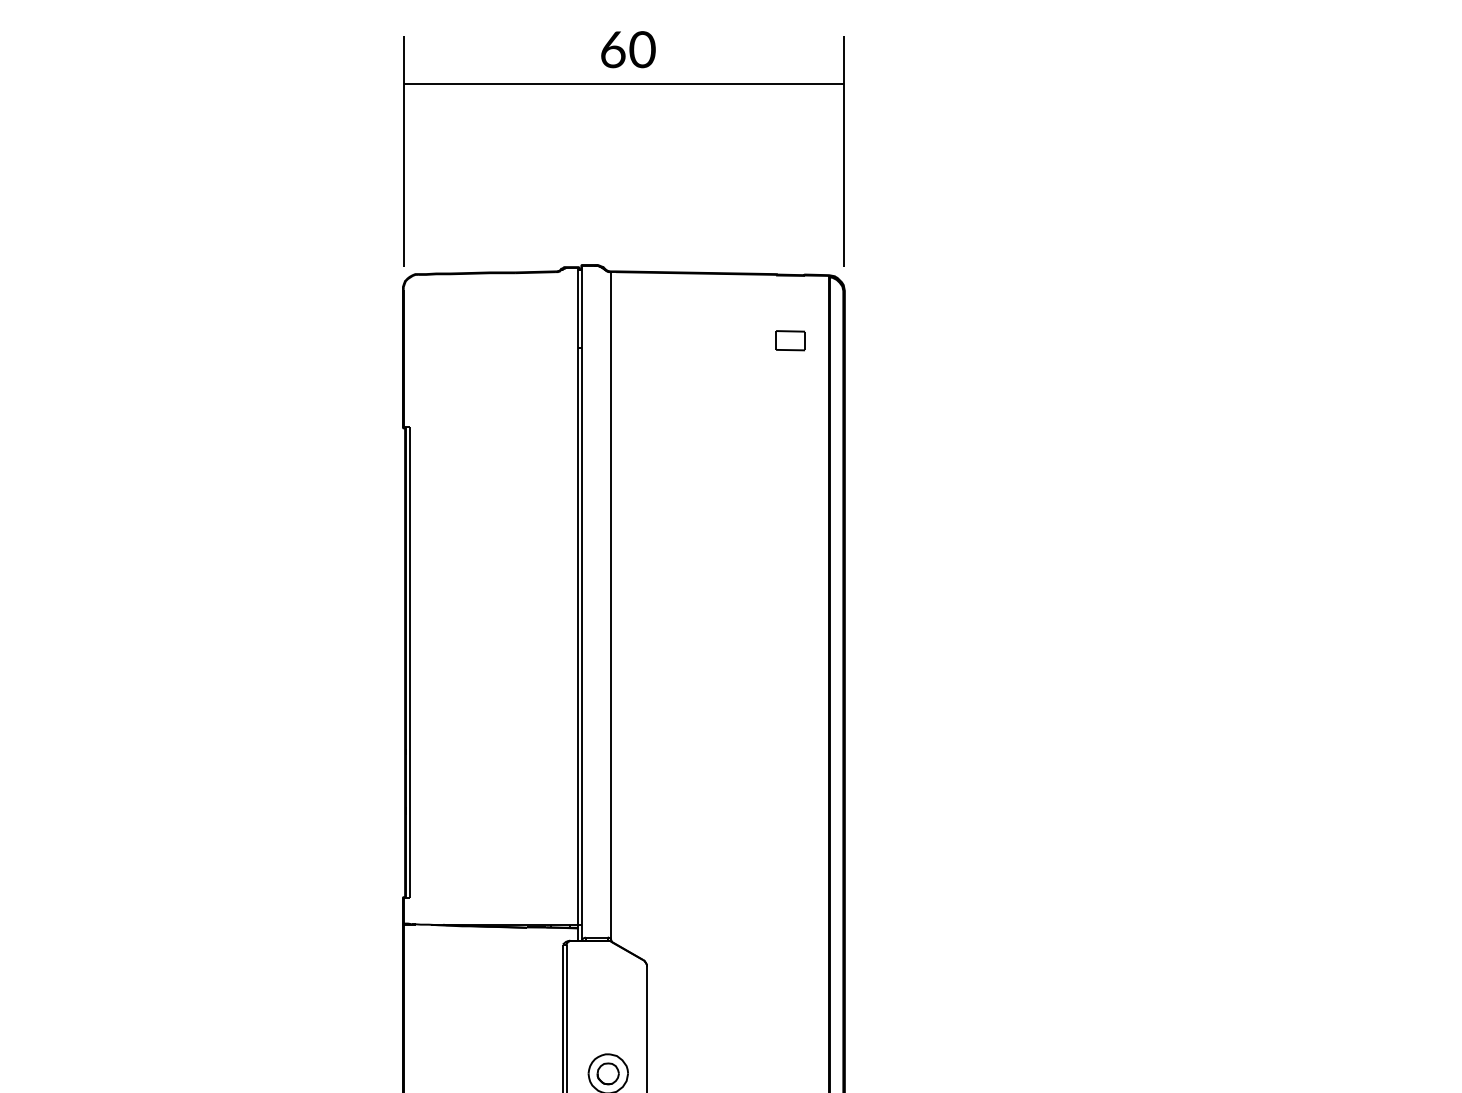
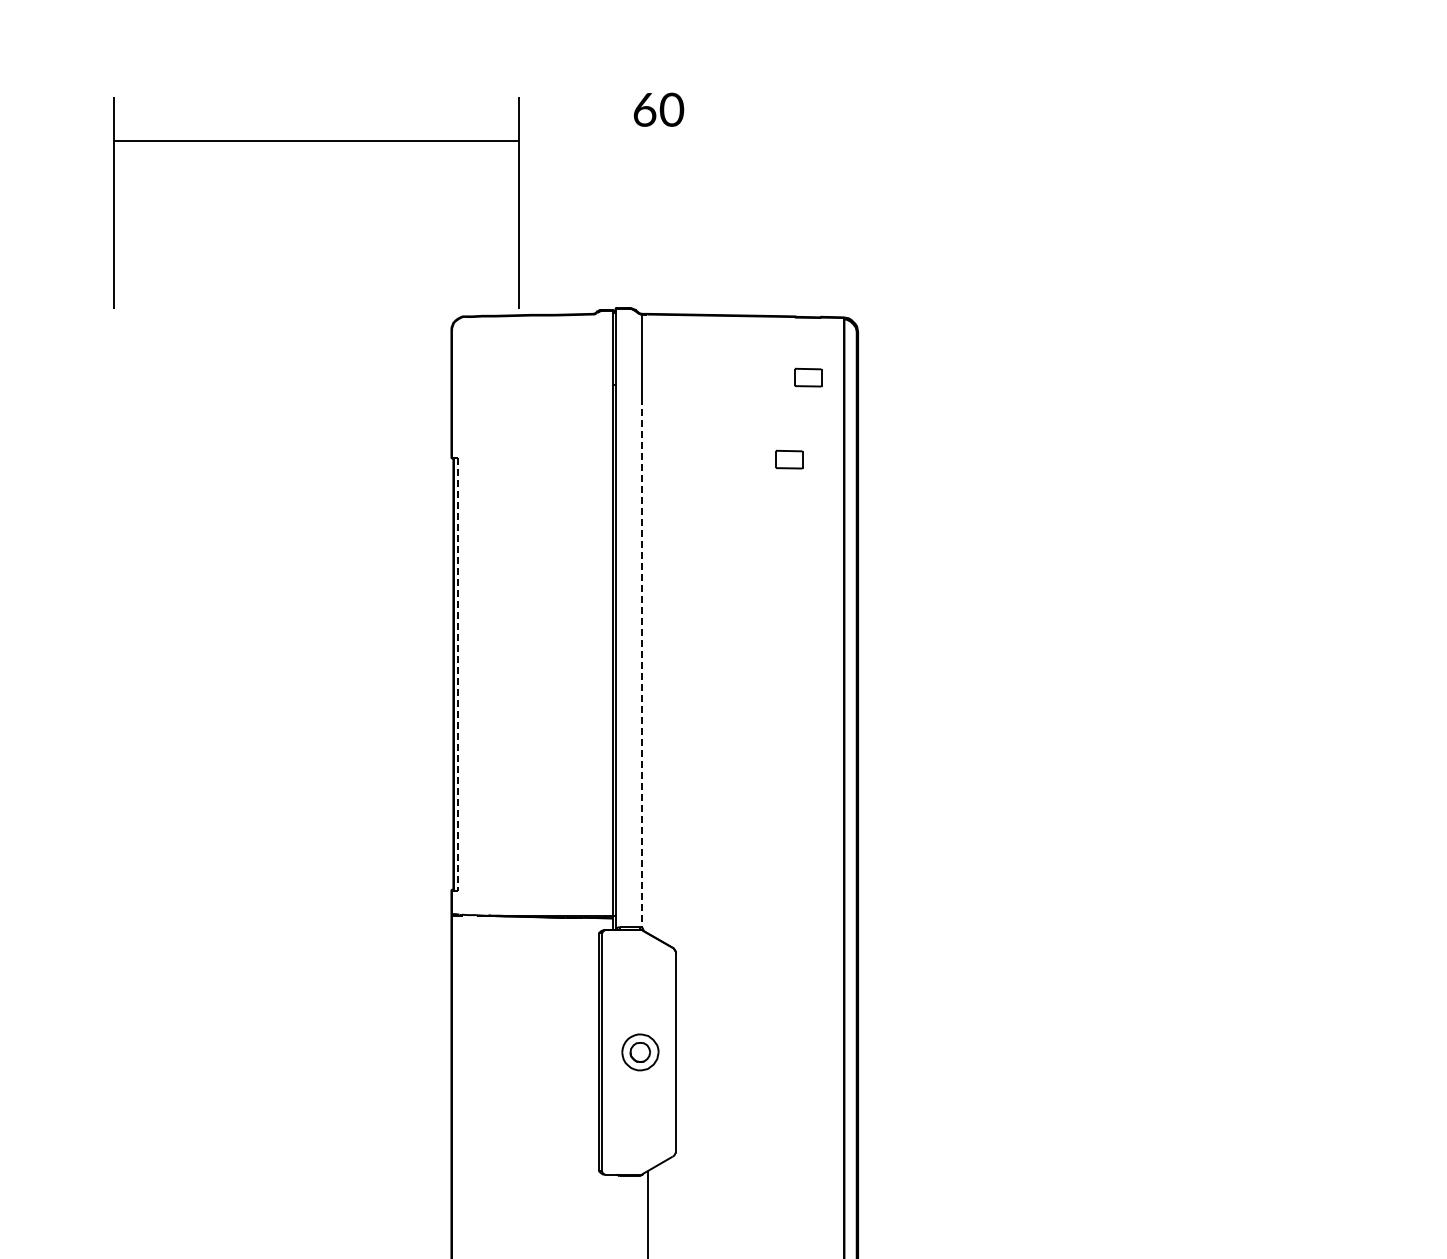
part: (623, 84) -> (316, 141), moved
part: (770, 429) -> (789, 459), added
line: (610, 651) -> (642, 663), solid -> dashed
line: (410, 663) -> (458, 674), solid -> dashed

